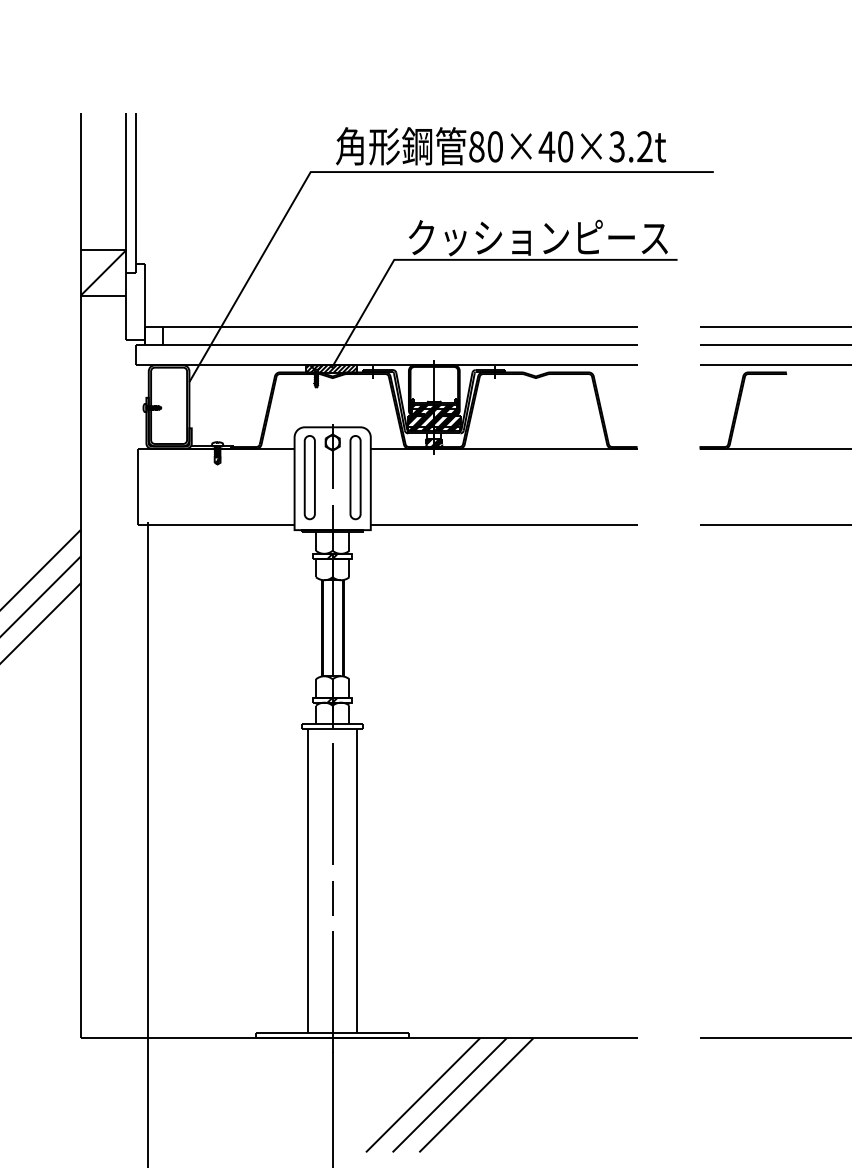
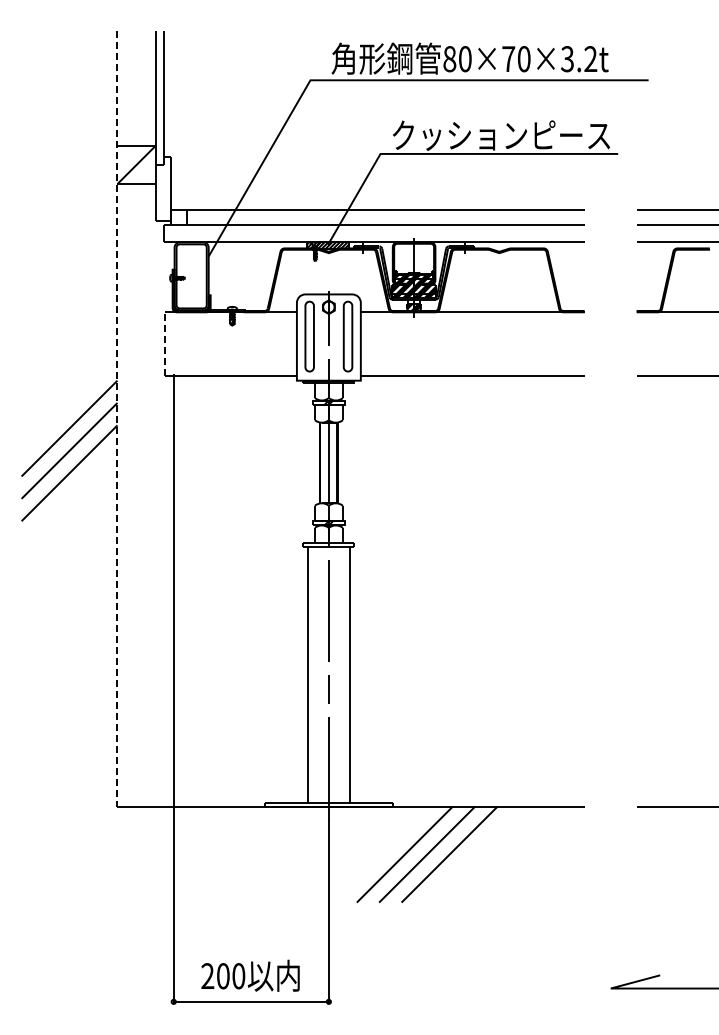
text: (546, 146) -> (508, 58), 80×40×3.2t -> 80×70×3.2t
line: (137, 486) -> (165, 344), solid -> dashed
line: (80, 575) -> (117, 418), solid -> dashed

